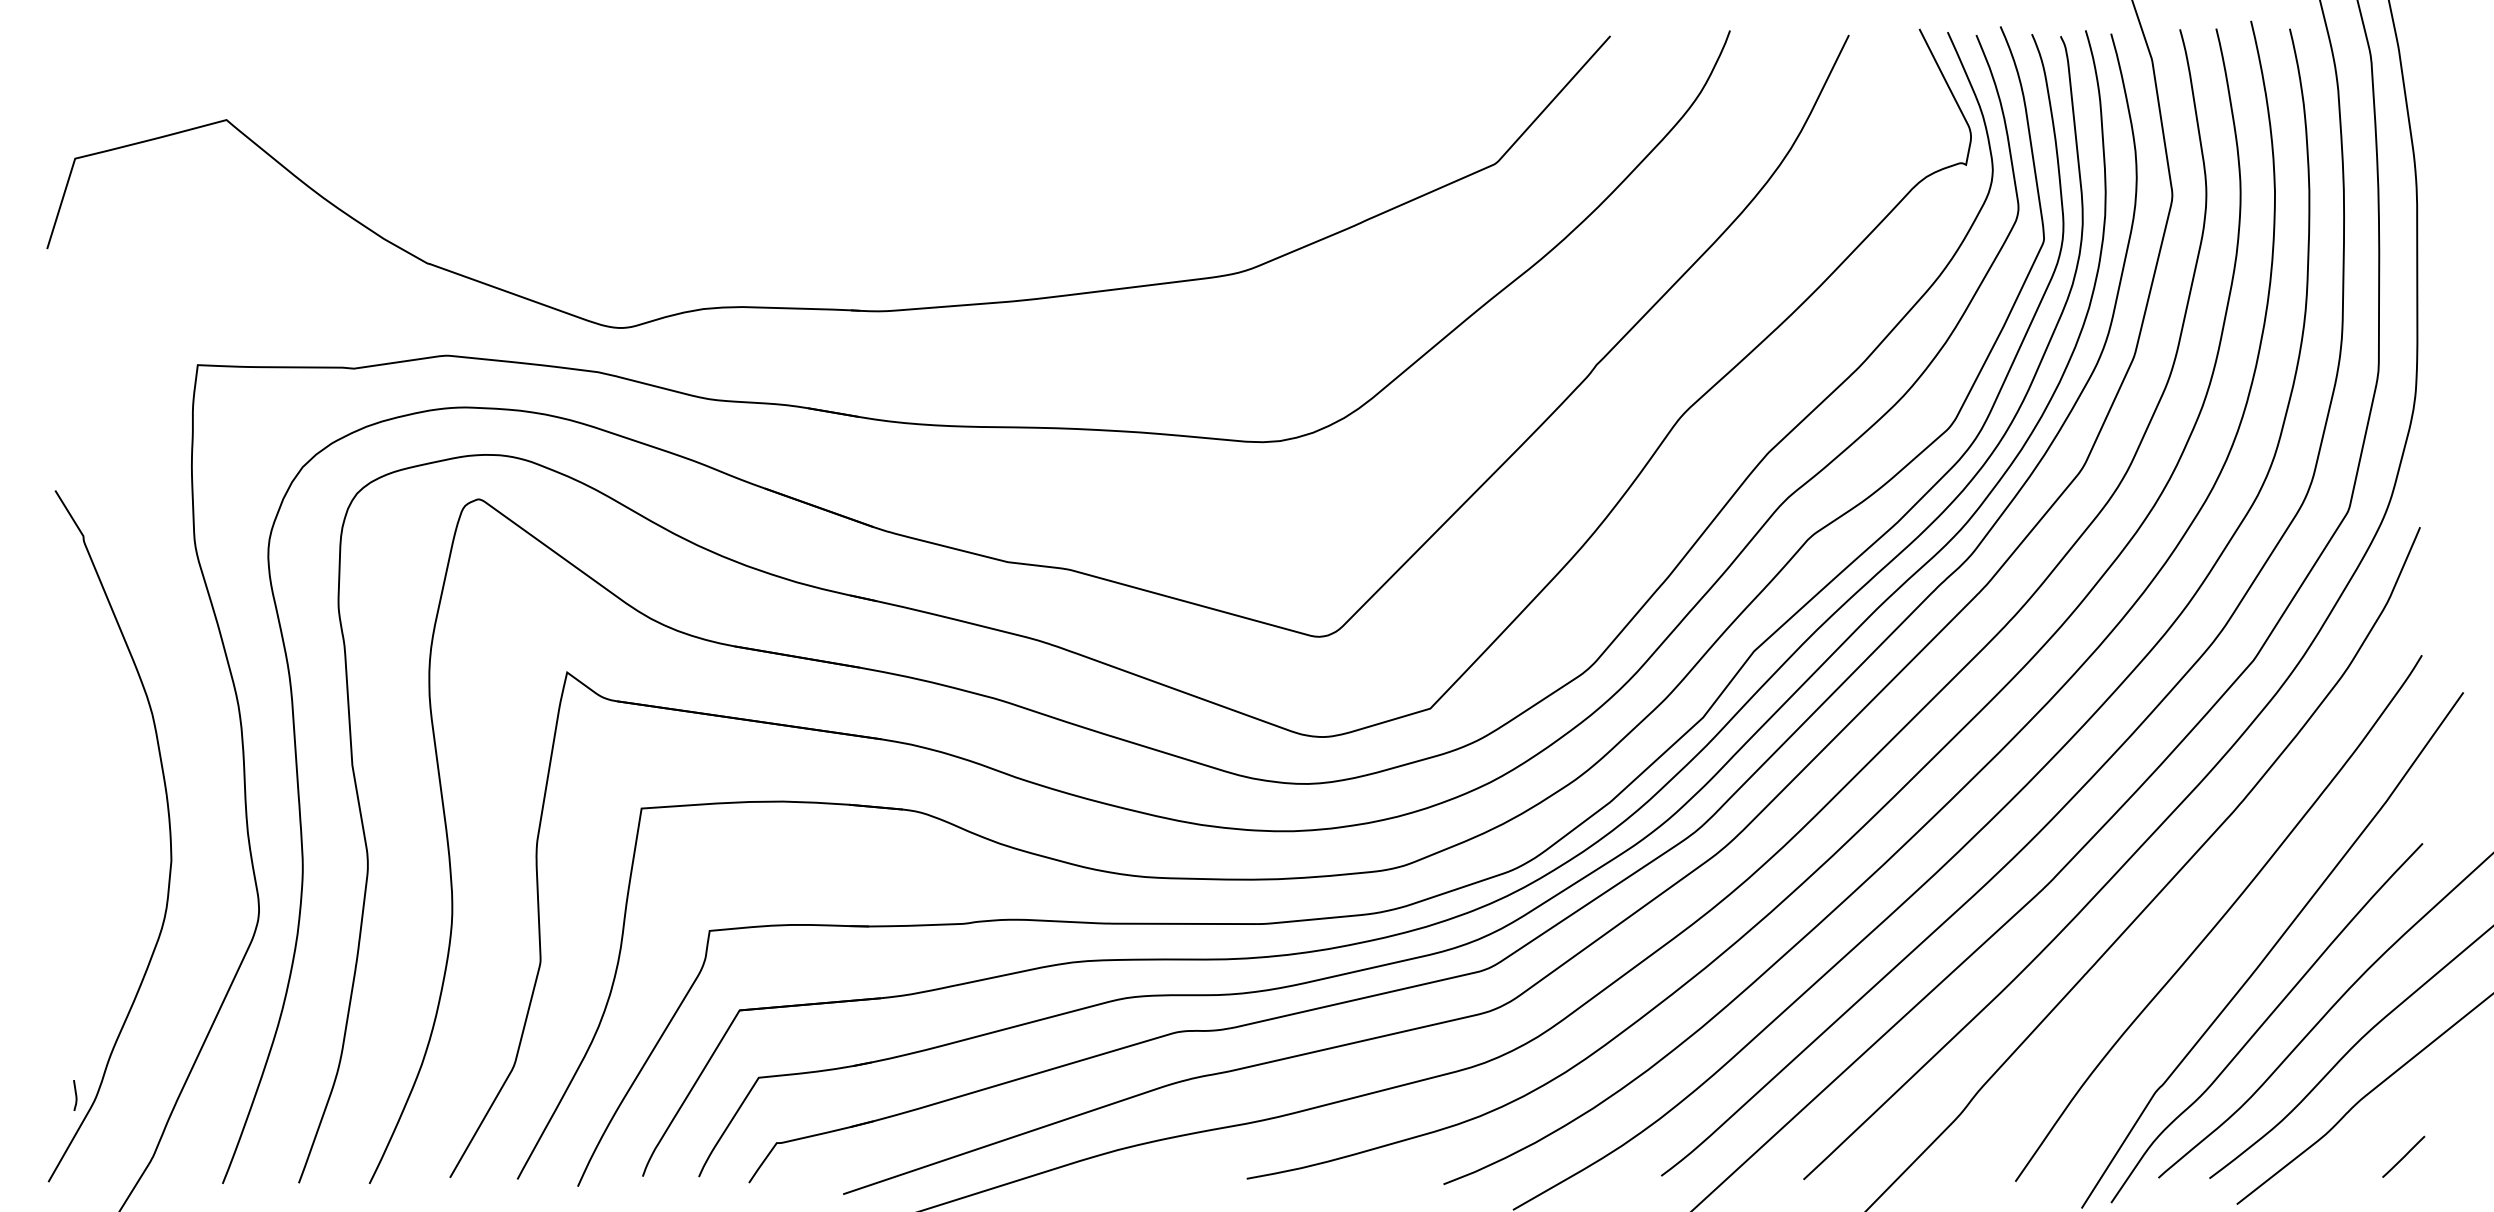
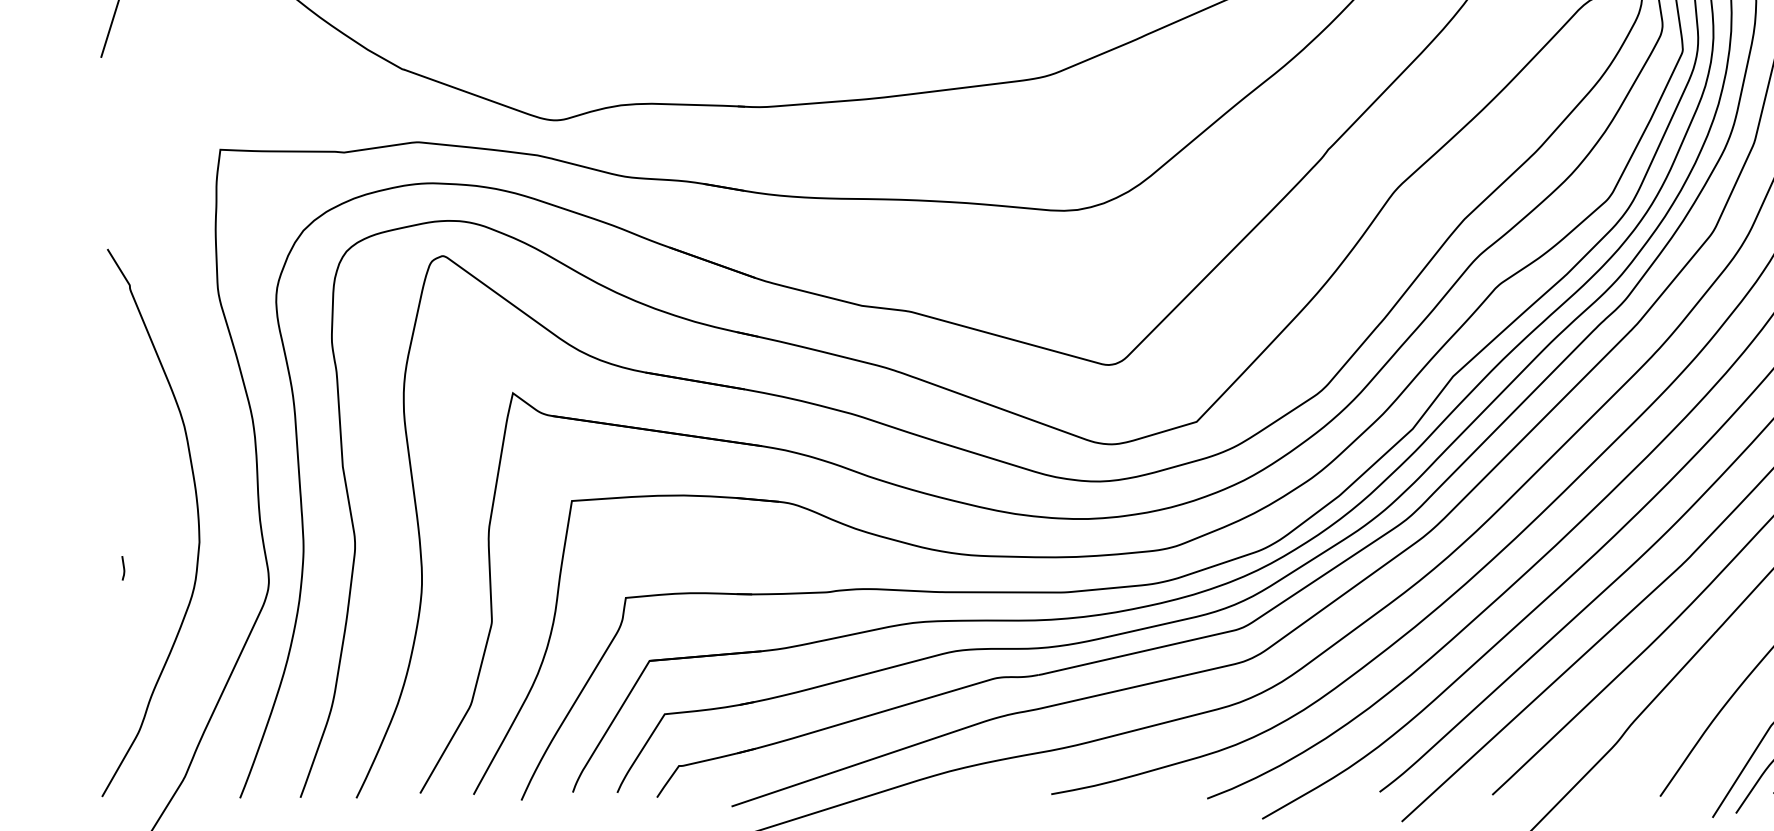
curve: (75, 1095) -> (123, 568), moved

